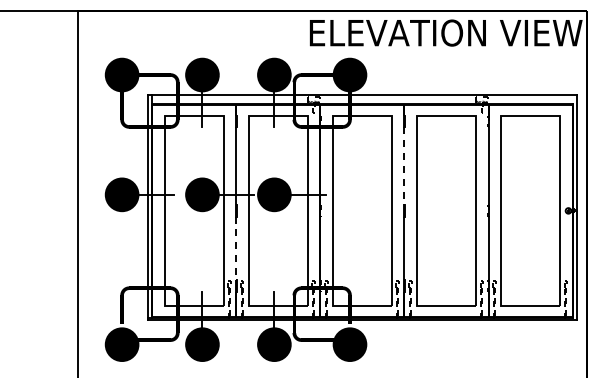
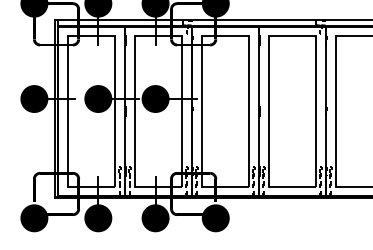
line: (404, 166) -> (259, 76), dashed -> solid
line: (236, 248) -> (125, 141), dashed -> solid

